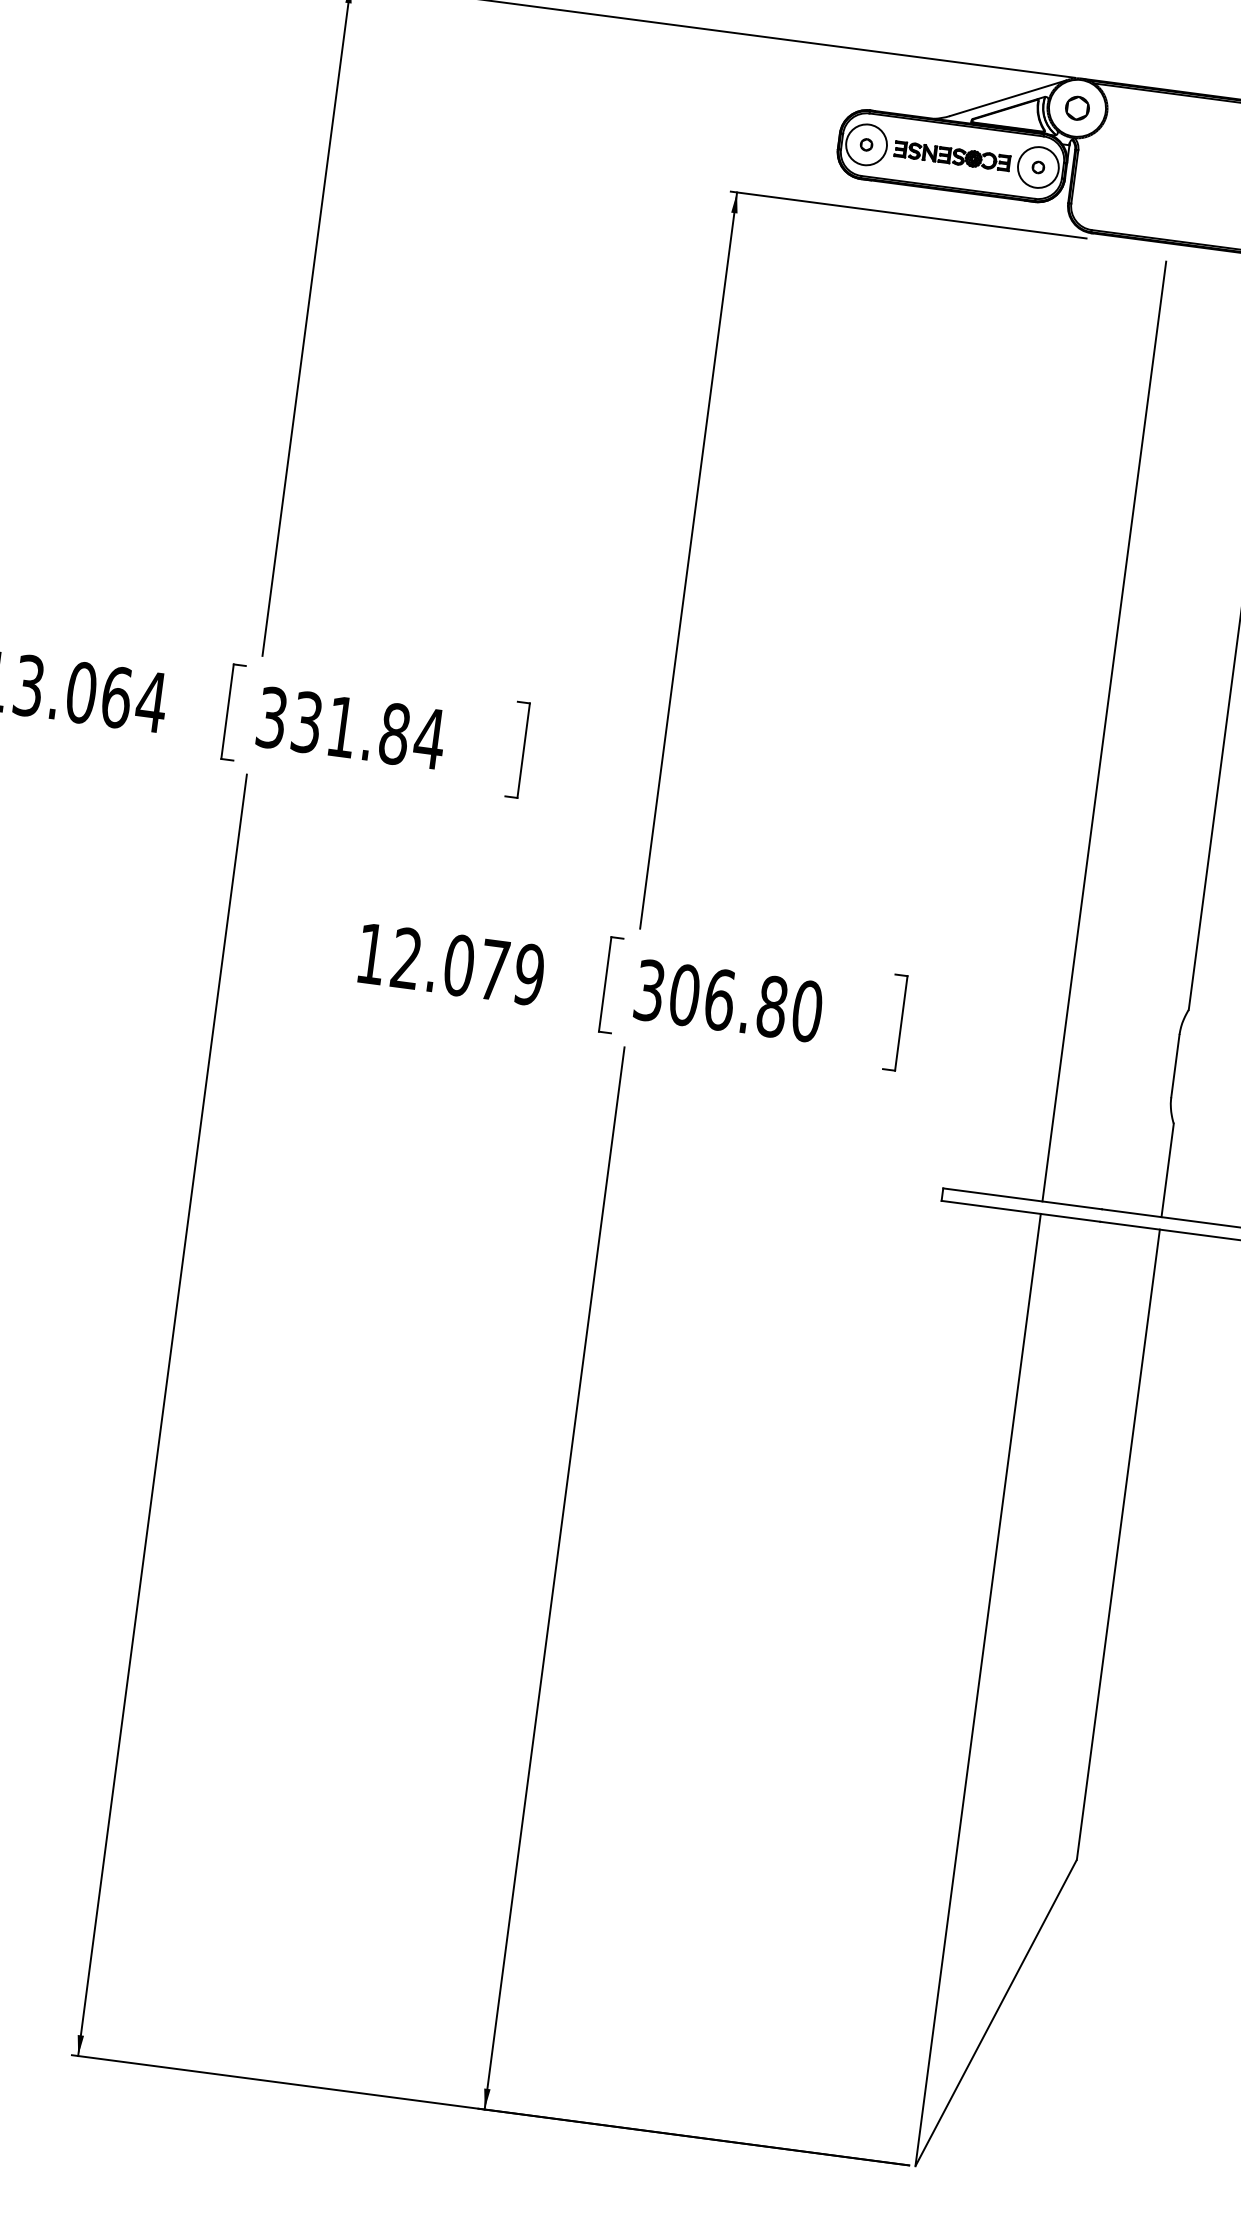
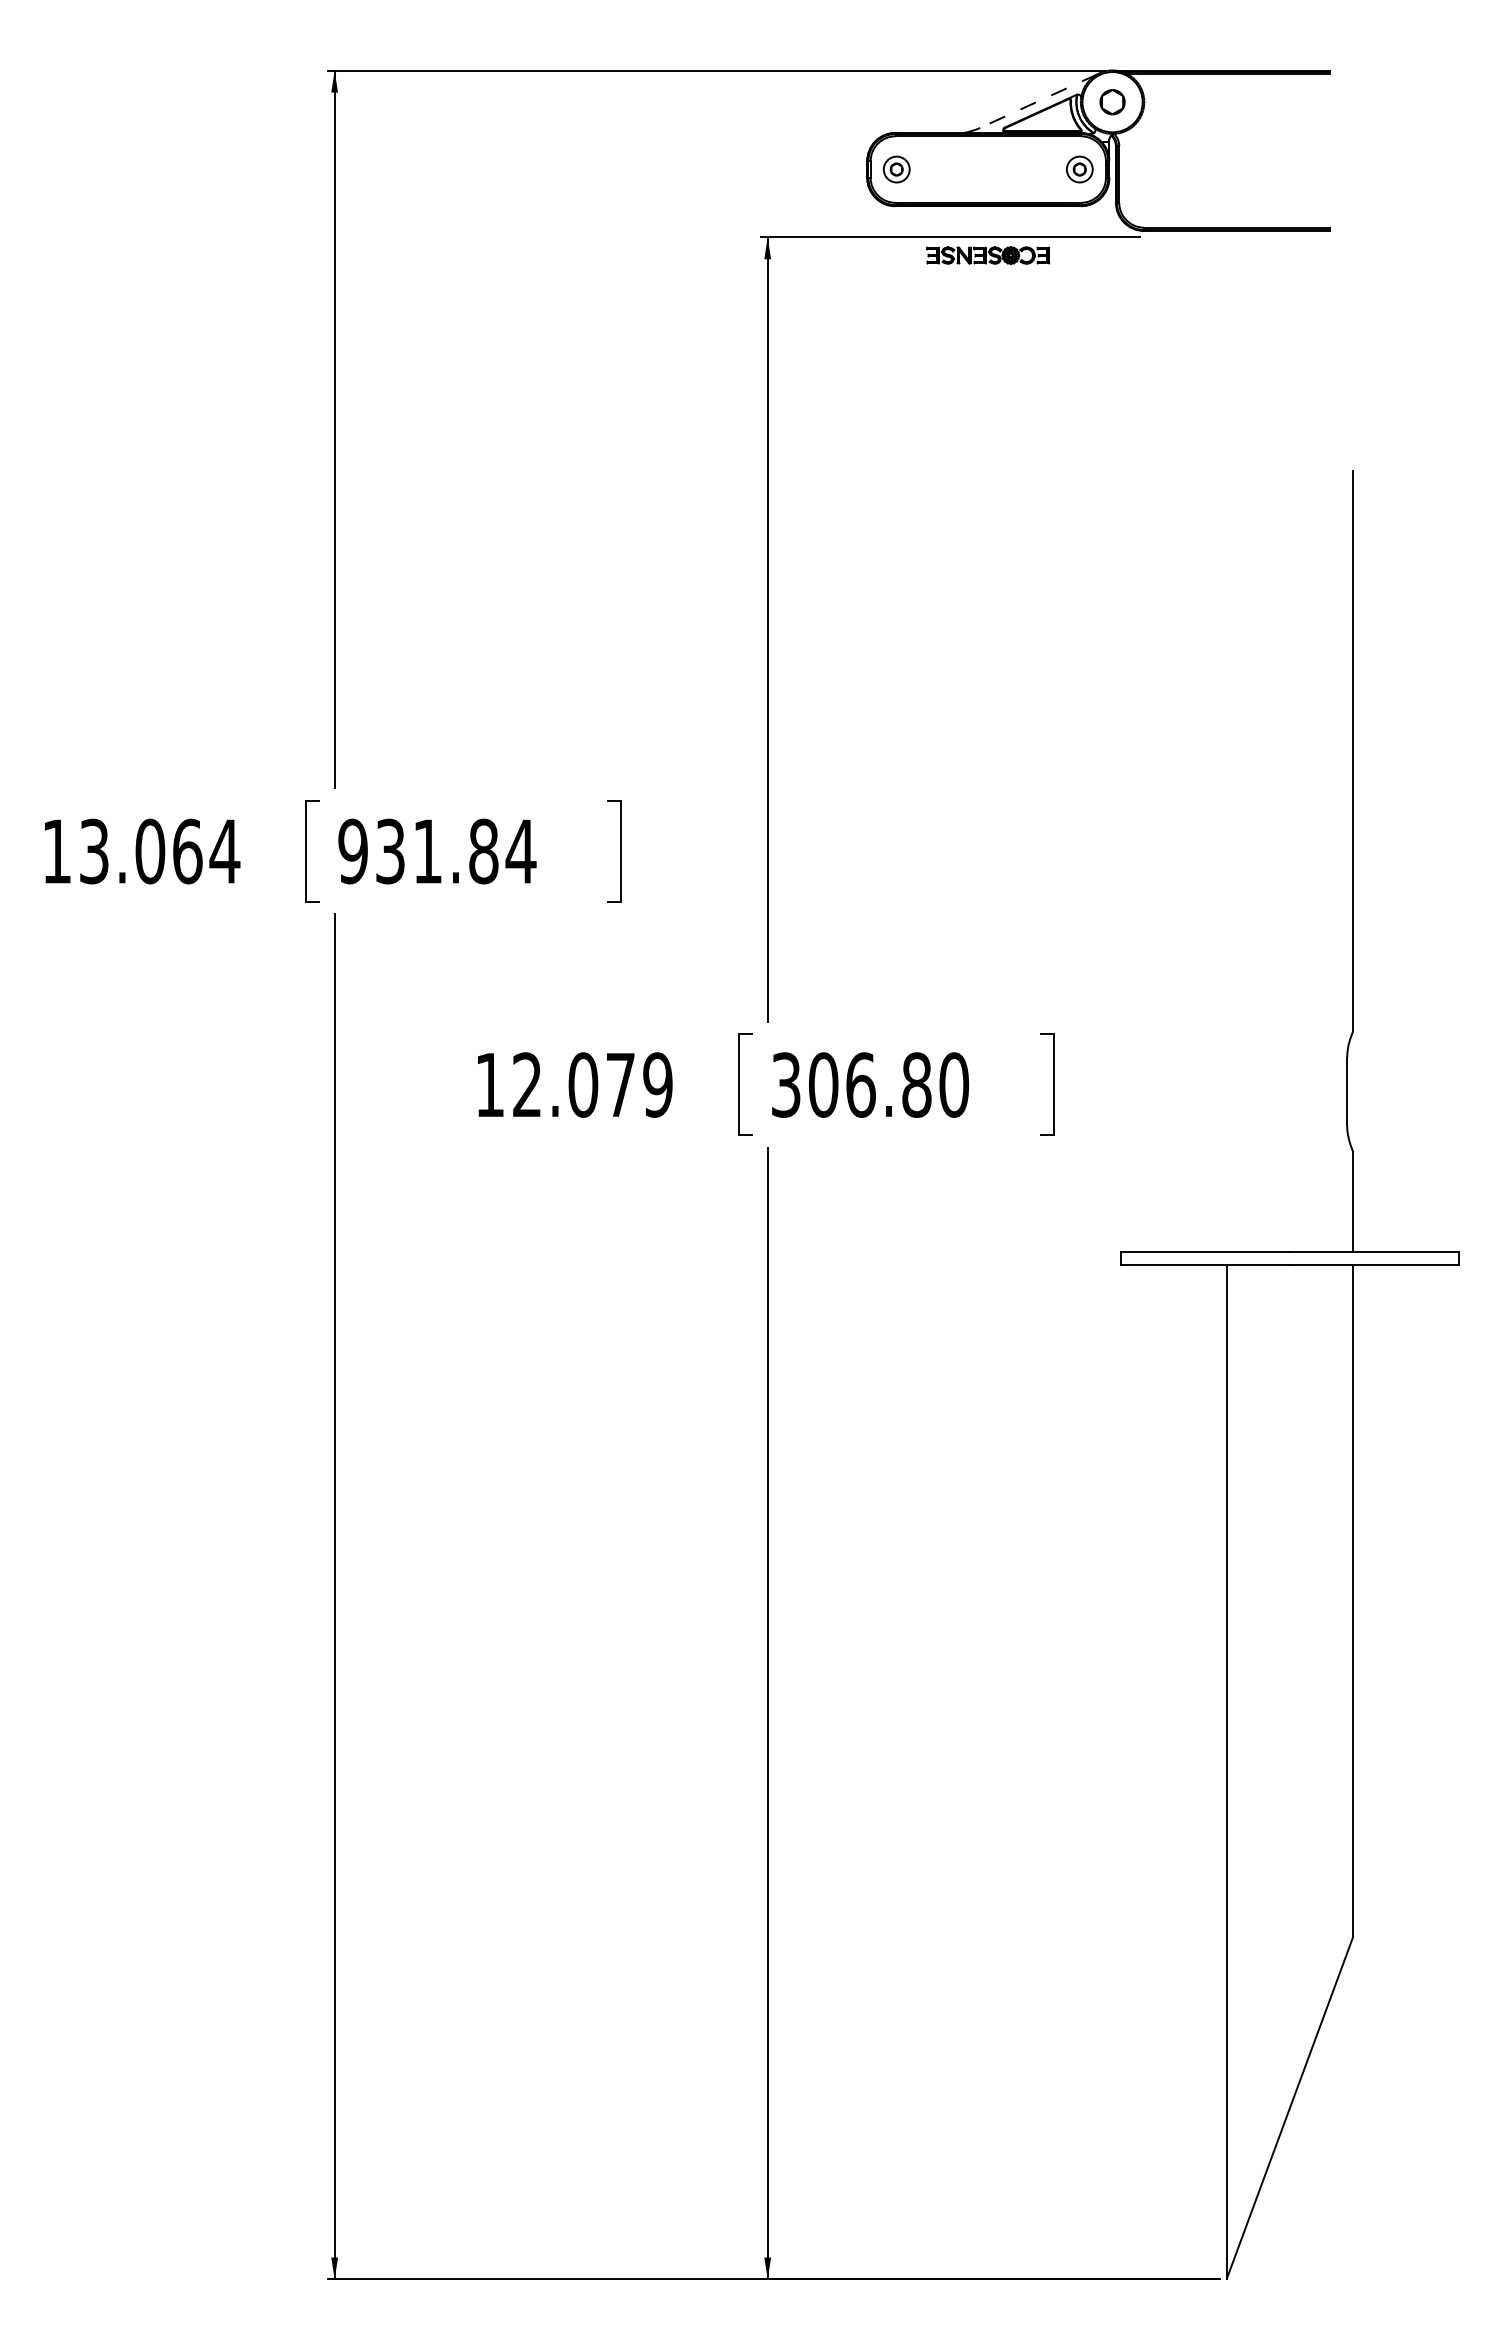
line: (1008, 98) -> (1038, 101), solid -> dashed
circle: (866, 144) -> (896, 169), size x0.6
part: (952, 156) -> (988, 255), moved
circle: (1038, 167) -> (1079, 169), size x0.6
text: (271, 717) -> (352, 851), 331.84 -> 931.84
line: (1104, 730) -> (1226, 750), removed

